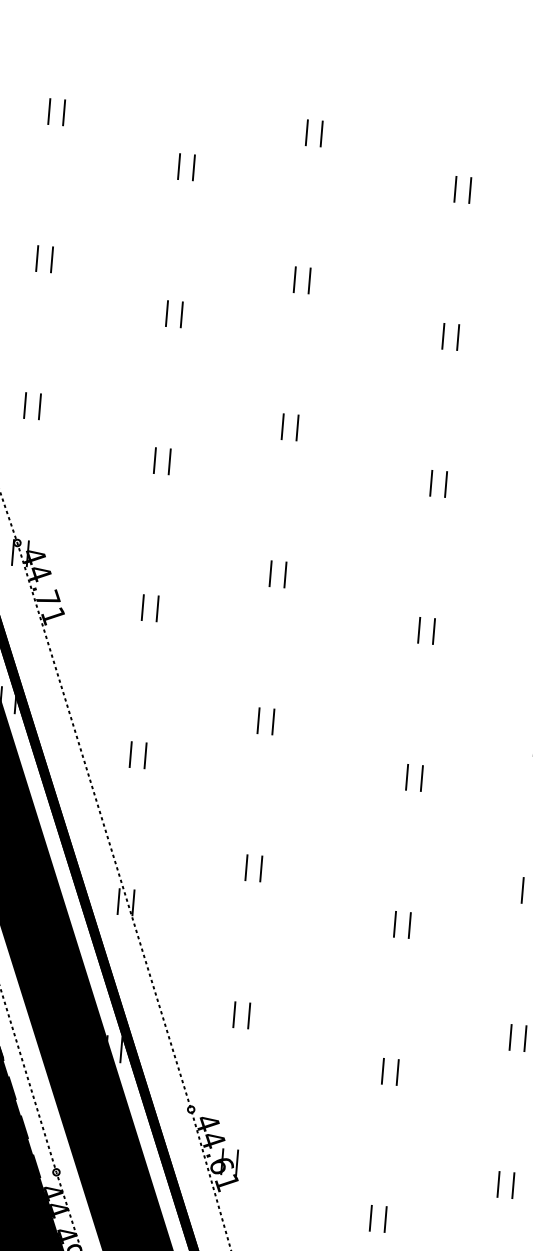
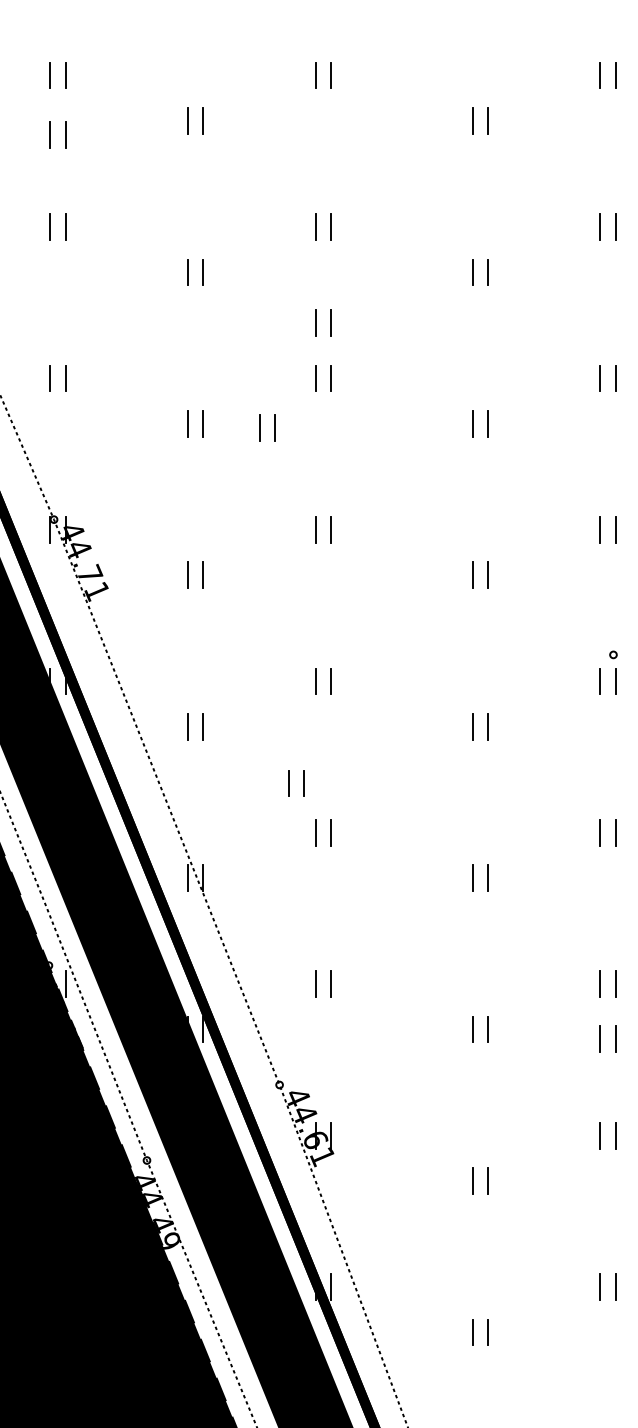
part: (44, 168) -> (50, 134), added
part: (287, 372) -> (316, 322), added
part: (225, 470) -> (260, 427), added
part: (224, 817) -> (289, 783), added
part: (506, 1090) -> (600, 1038), added

